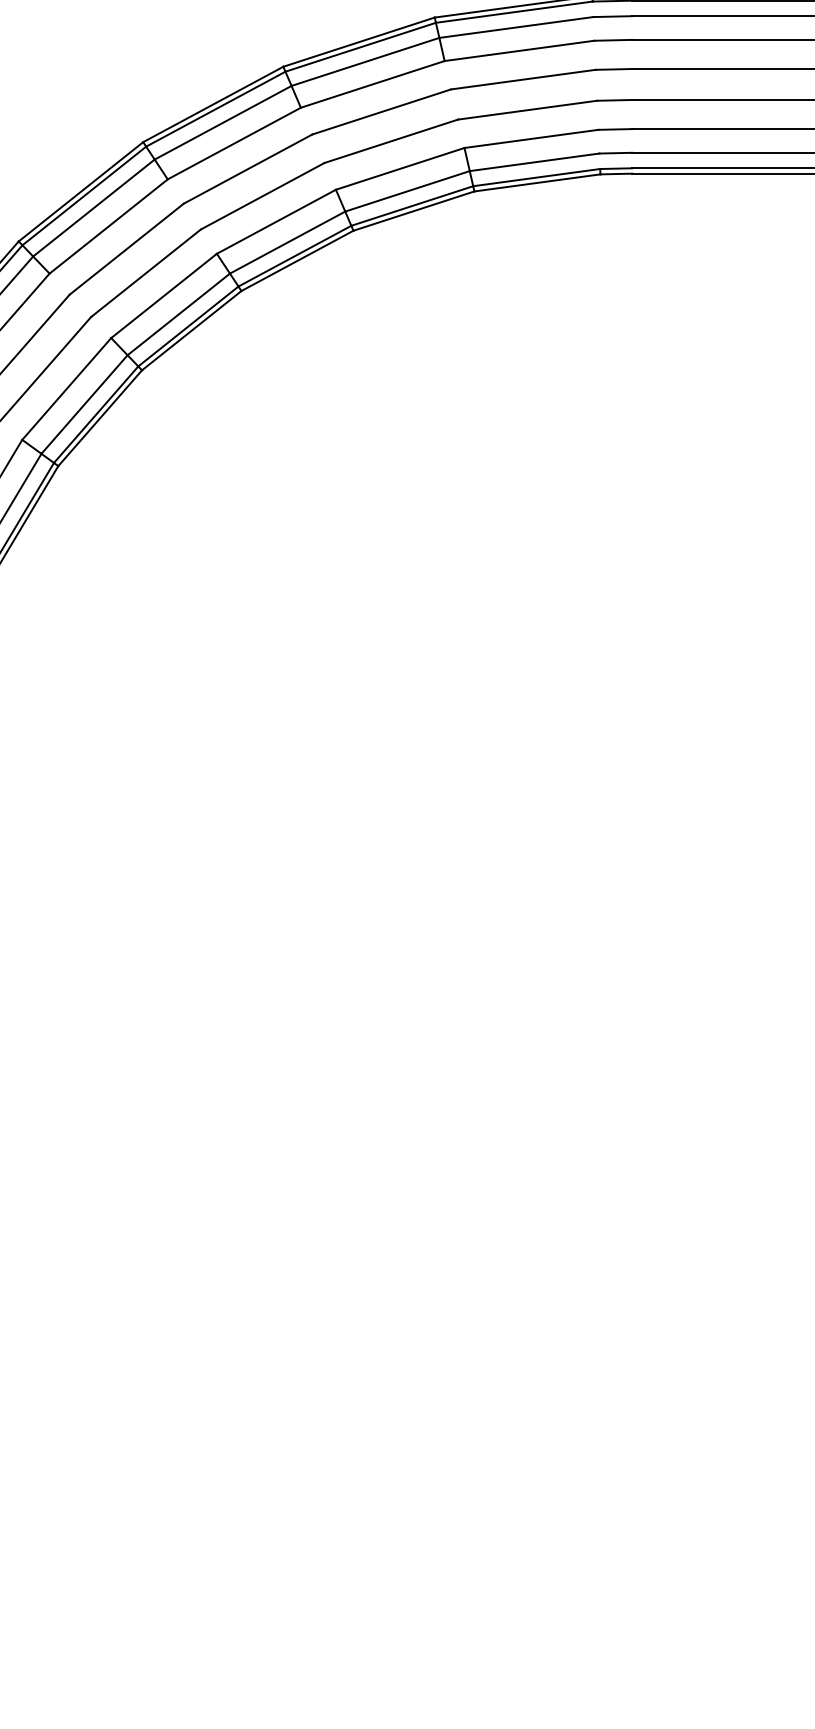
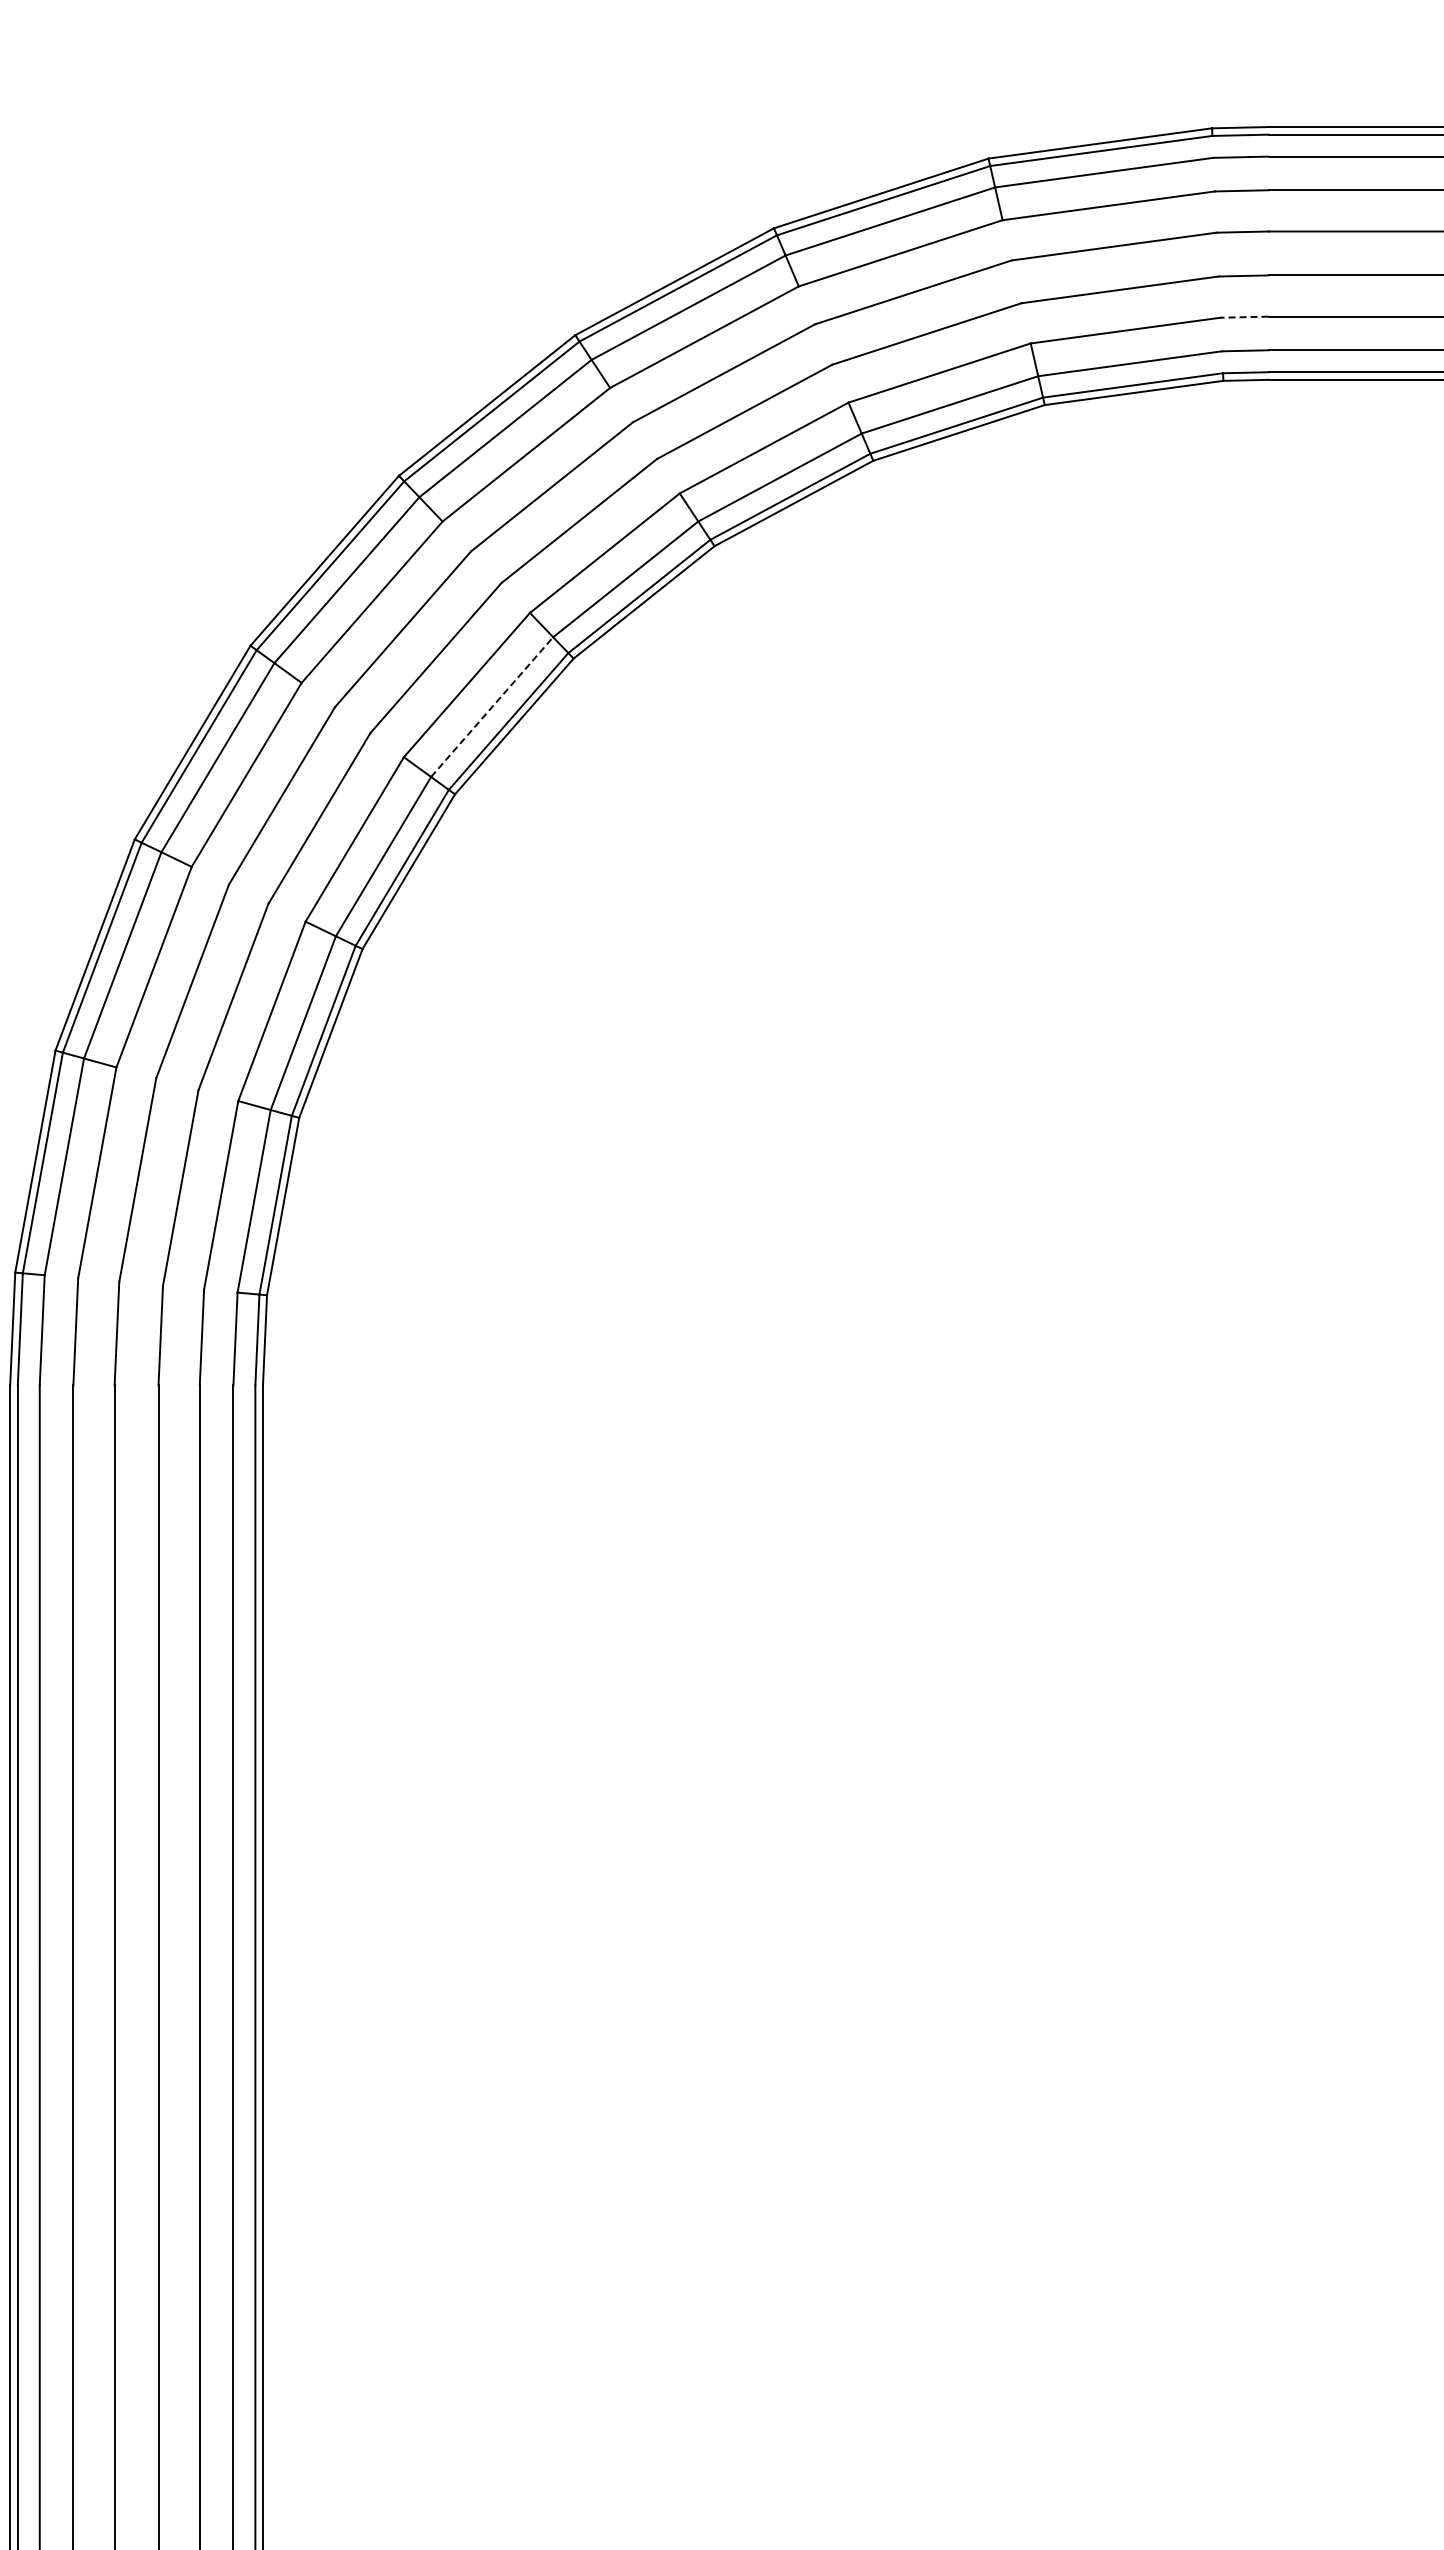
line: (615, 129) -> (1244, 317), solid -> dashed
line: (84, 404) -> (492, 707), solid -> dashed

